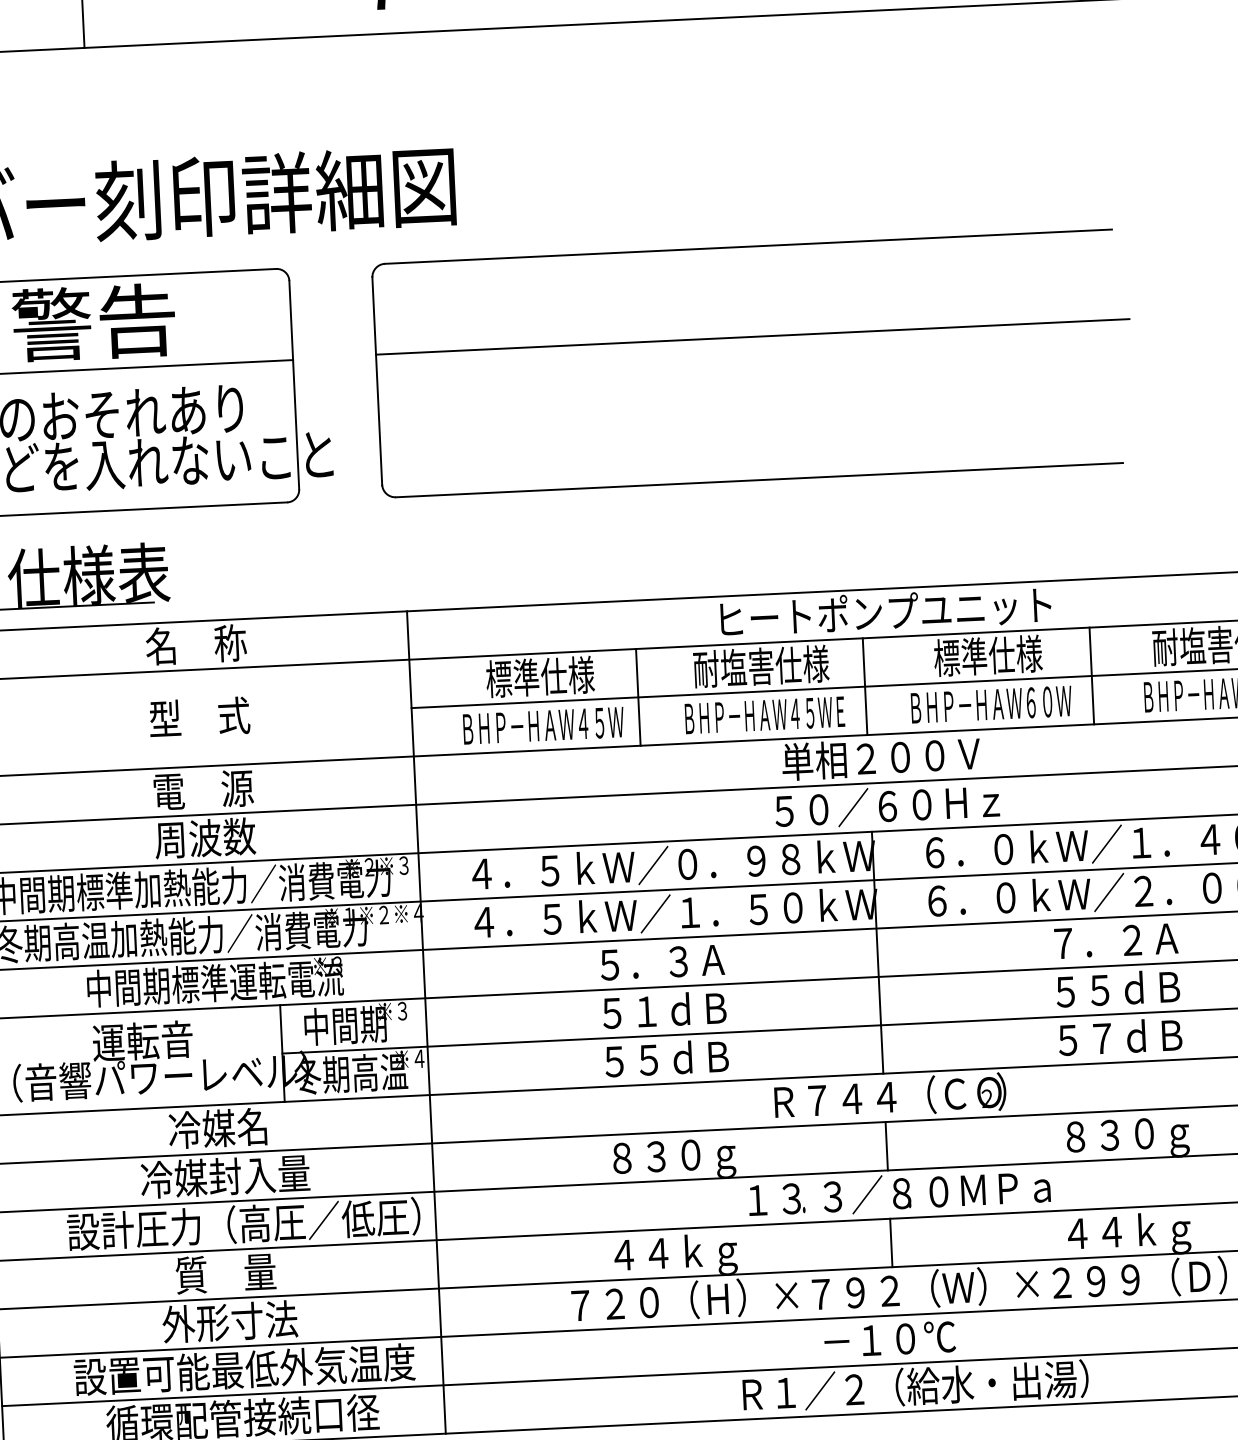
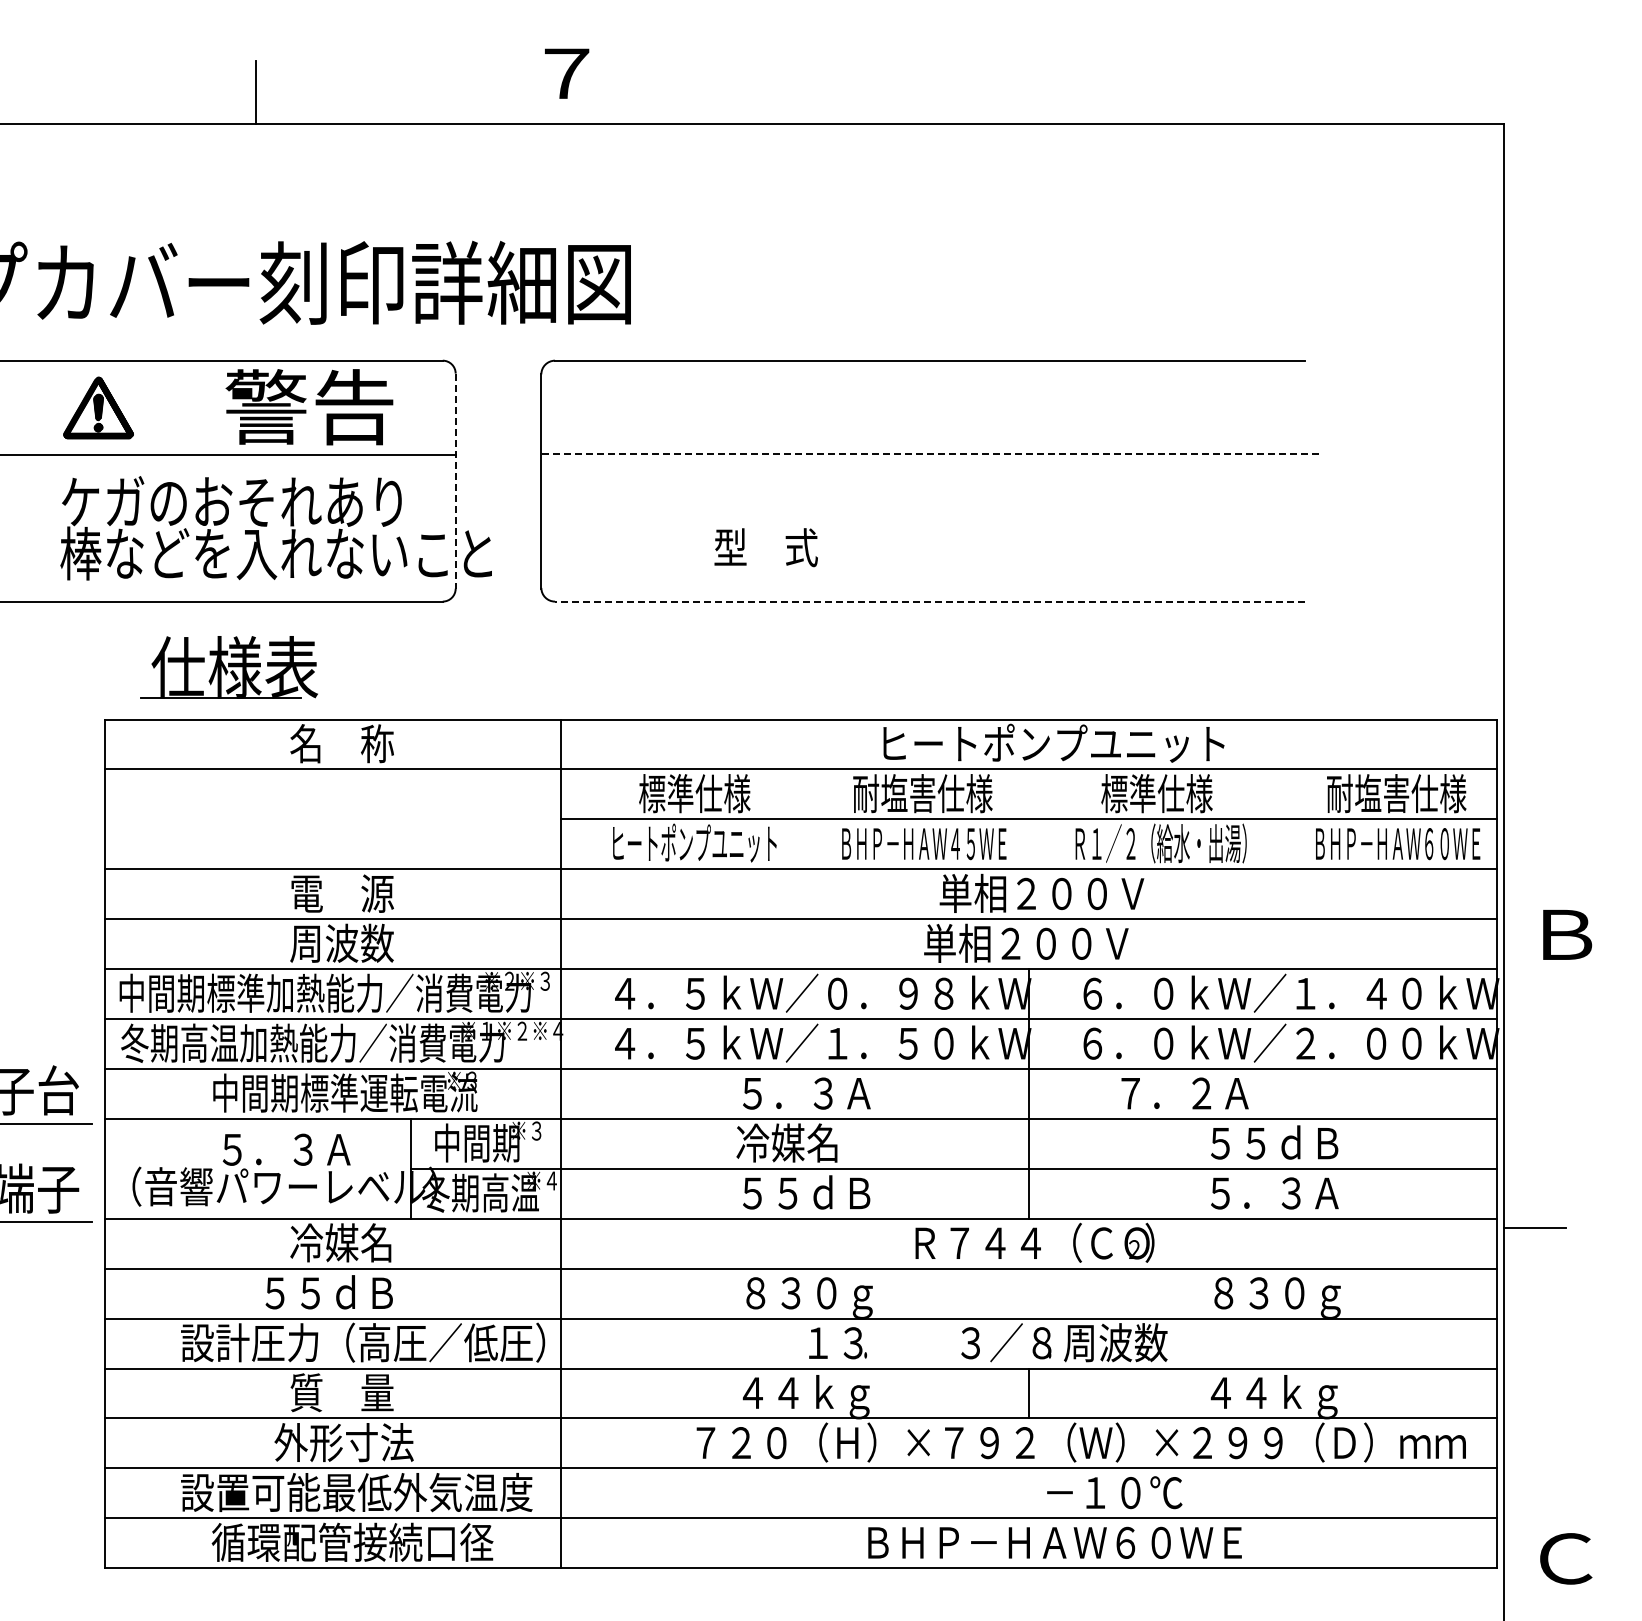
text: (94, 323) -> (309, 407), moved
line: (753, 336) -> (930, 453), solid -> dashed
line: (294, 385) -> (455, 481), solid -> dashed
line: (758, 480) -> (929, 601), solid -> dashed
line: (1091, 676) -> (1262, 819), removed
line: (864, 686) -> (1028, 819), removed
line: (638, 697) -> (794, 819), removed
text: (993, 704) -> (1160, 843), ＢＨＰ－ＨＡＷ６０Ｗ -> Ｒ１／２（給水・出湯）
text: (199, 717) -> (765, 547), moved
text: (543, 724) -> (695, 842), ＢＨＰ－ＨＡＷ４５Ｗ -> ヒートポンプユニット
text: (883, 805) -> (1042, 942), ５０／６０Ｈｚ -> 単相２００Ｖ
text: (1115, 941) -> (1184, 1093), moved
text: (661, 1010) -> (803, 1142), ５１ｄＢ -> 冷媒名
text: (1136, 1036) -> (1291, 1192), ５７ｄＢ -> ５．３Ａ
text: (157, 1039) -> (283, 1148), 運転音 -> ５．３Ａ
line: (886, 1146) -> (1028, 1293), removed
text: (225, 1176) -> (346, 1292), 冷媒封入量 -> ５５ｄＢ
text: (986, 1188) -> (1129, 1342), ０ＭＰａ -> 周波数
text: (777, 1199) -> (838, 1343), moved
text: (889, 1339) -> (1114, 1492), moved
text: (923, 1386) -> (1054, 1542), Ｒ１／２（給水・出湯） -> ＢＨＰ－ＨＡＷ６０ＷＥ

